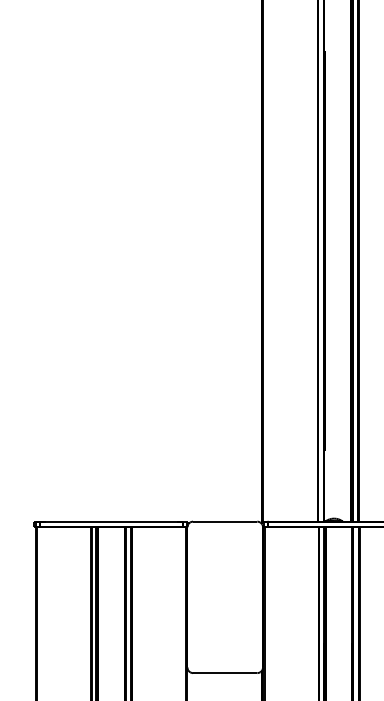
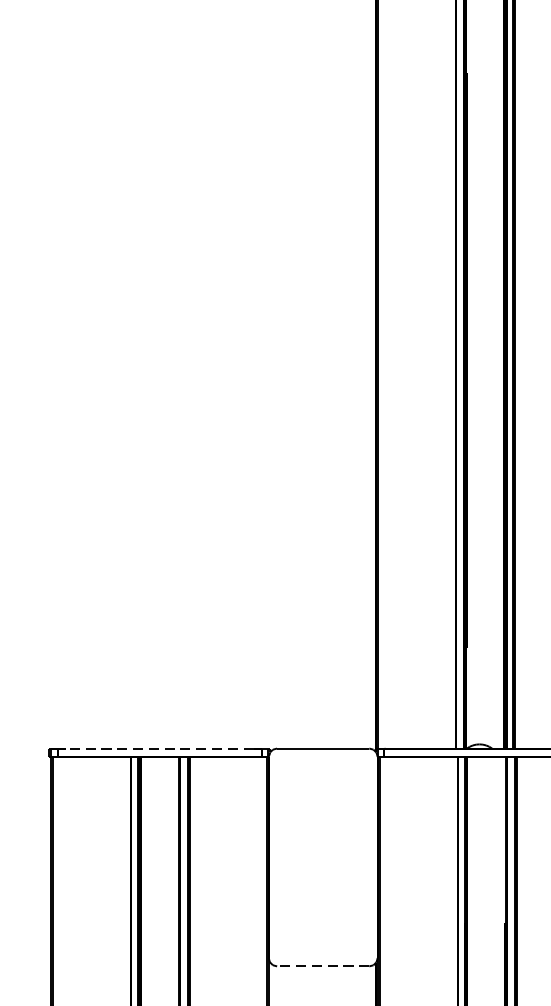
line: (110, 522) -> (158, 749), solid -> dashed
line: (224, 673) -> (322, 966), solid -> dashed

